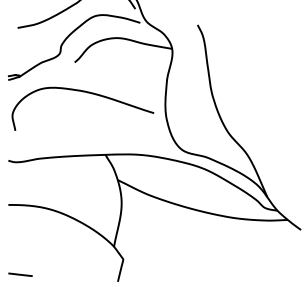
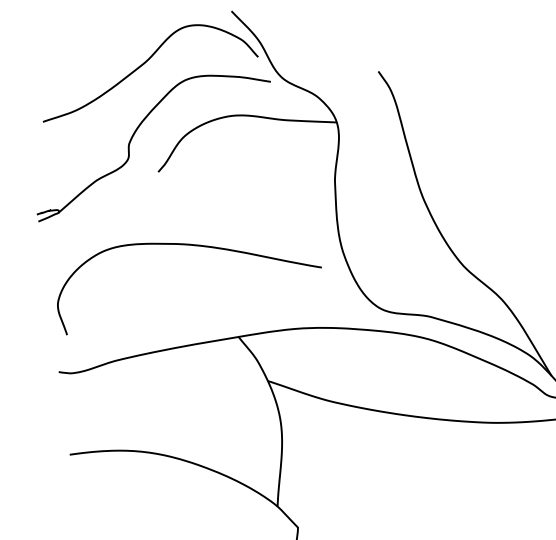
curve: (87, 93) -> (192, 247), moved

